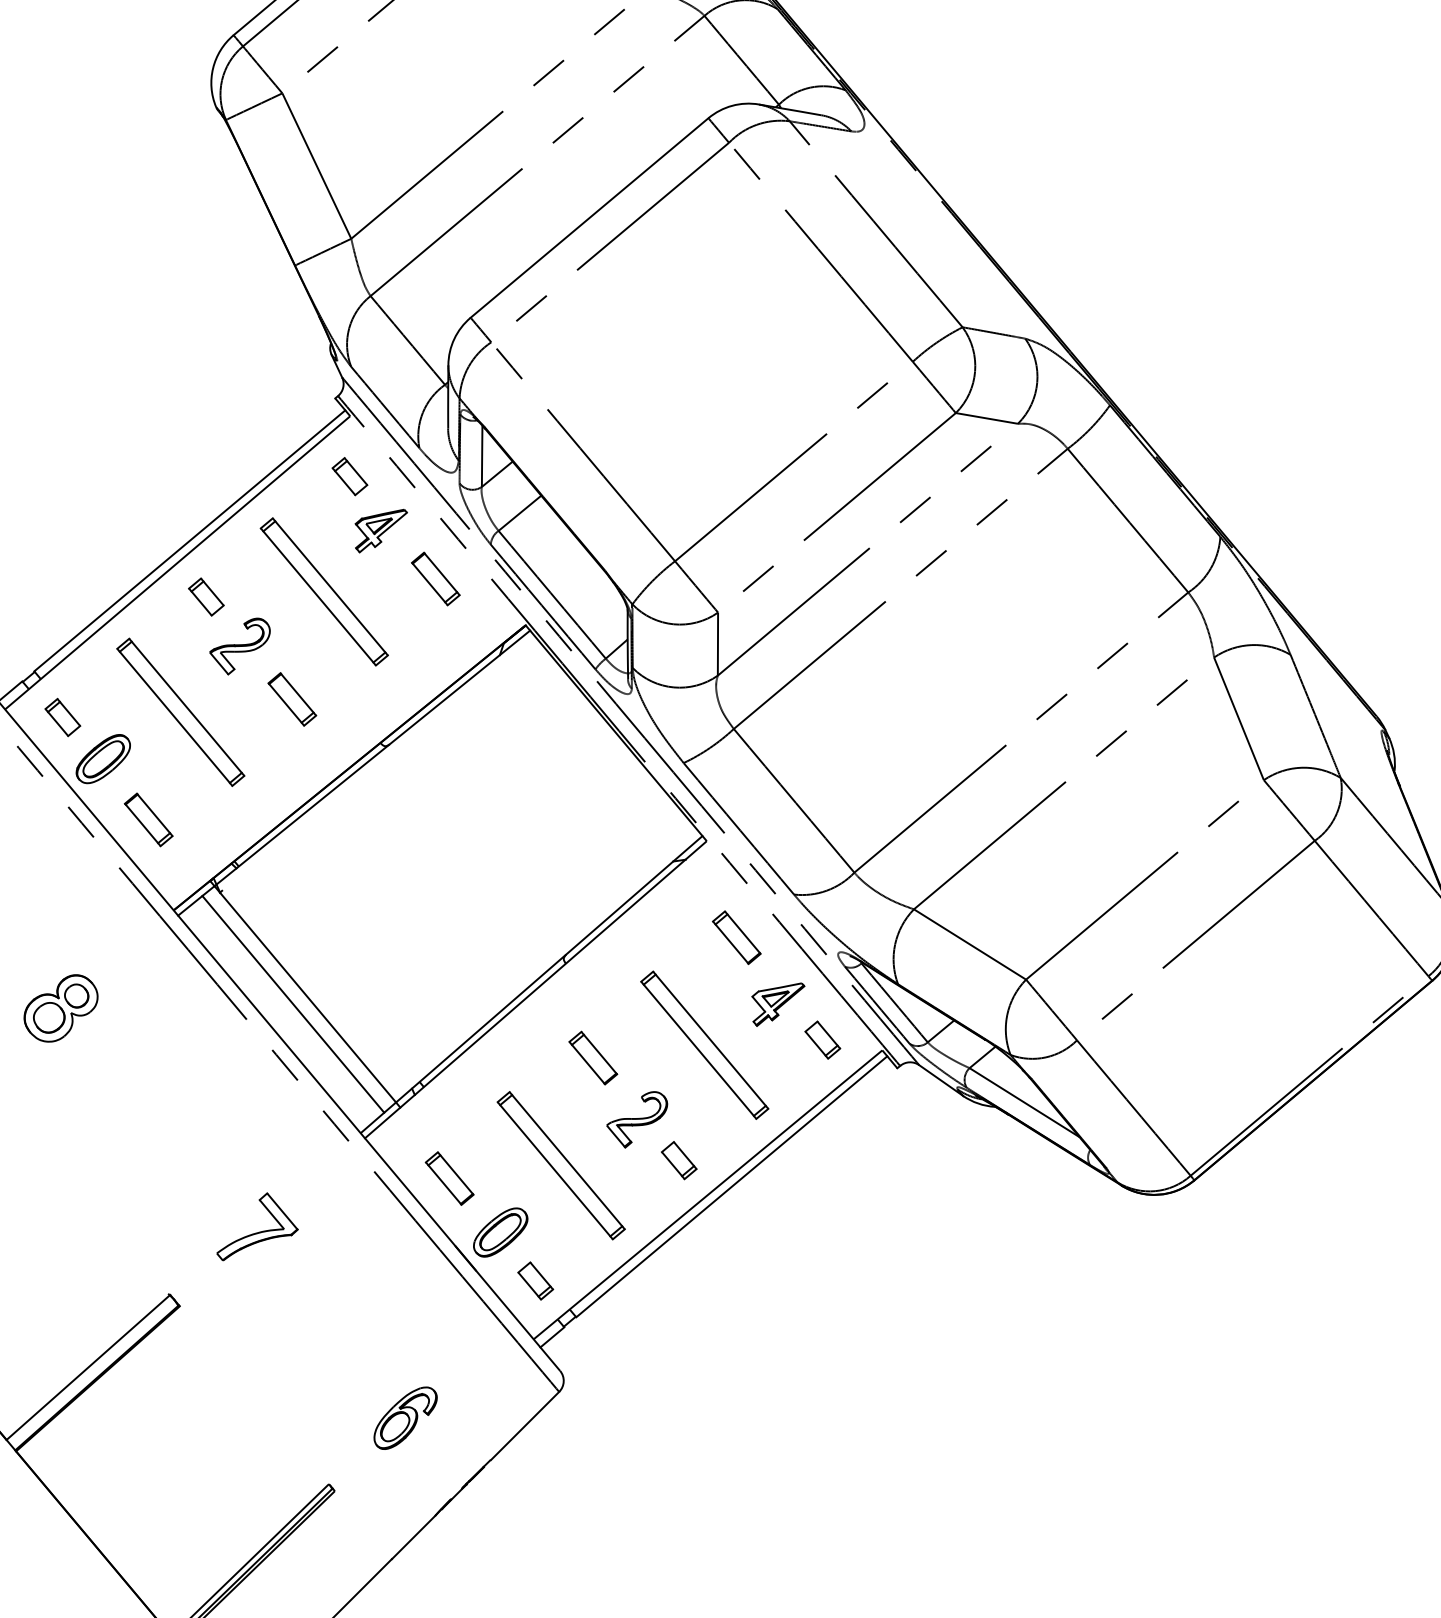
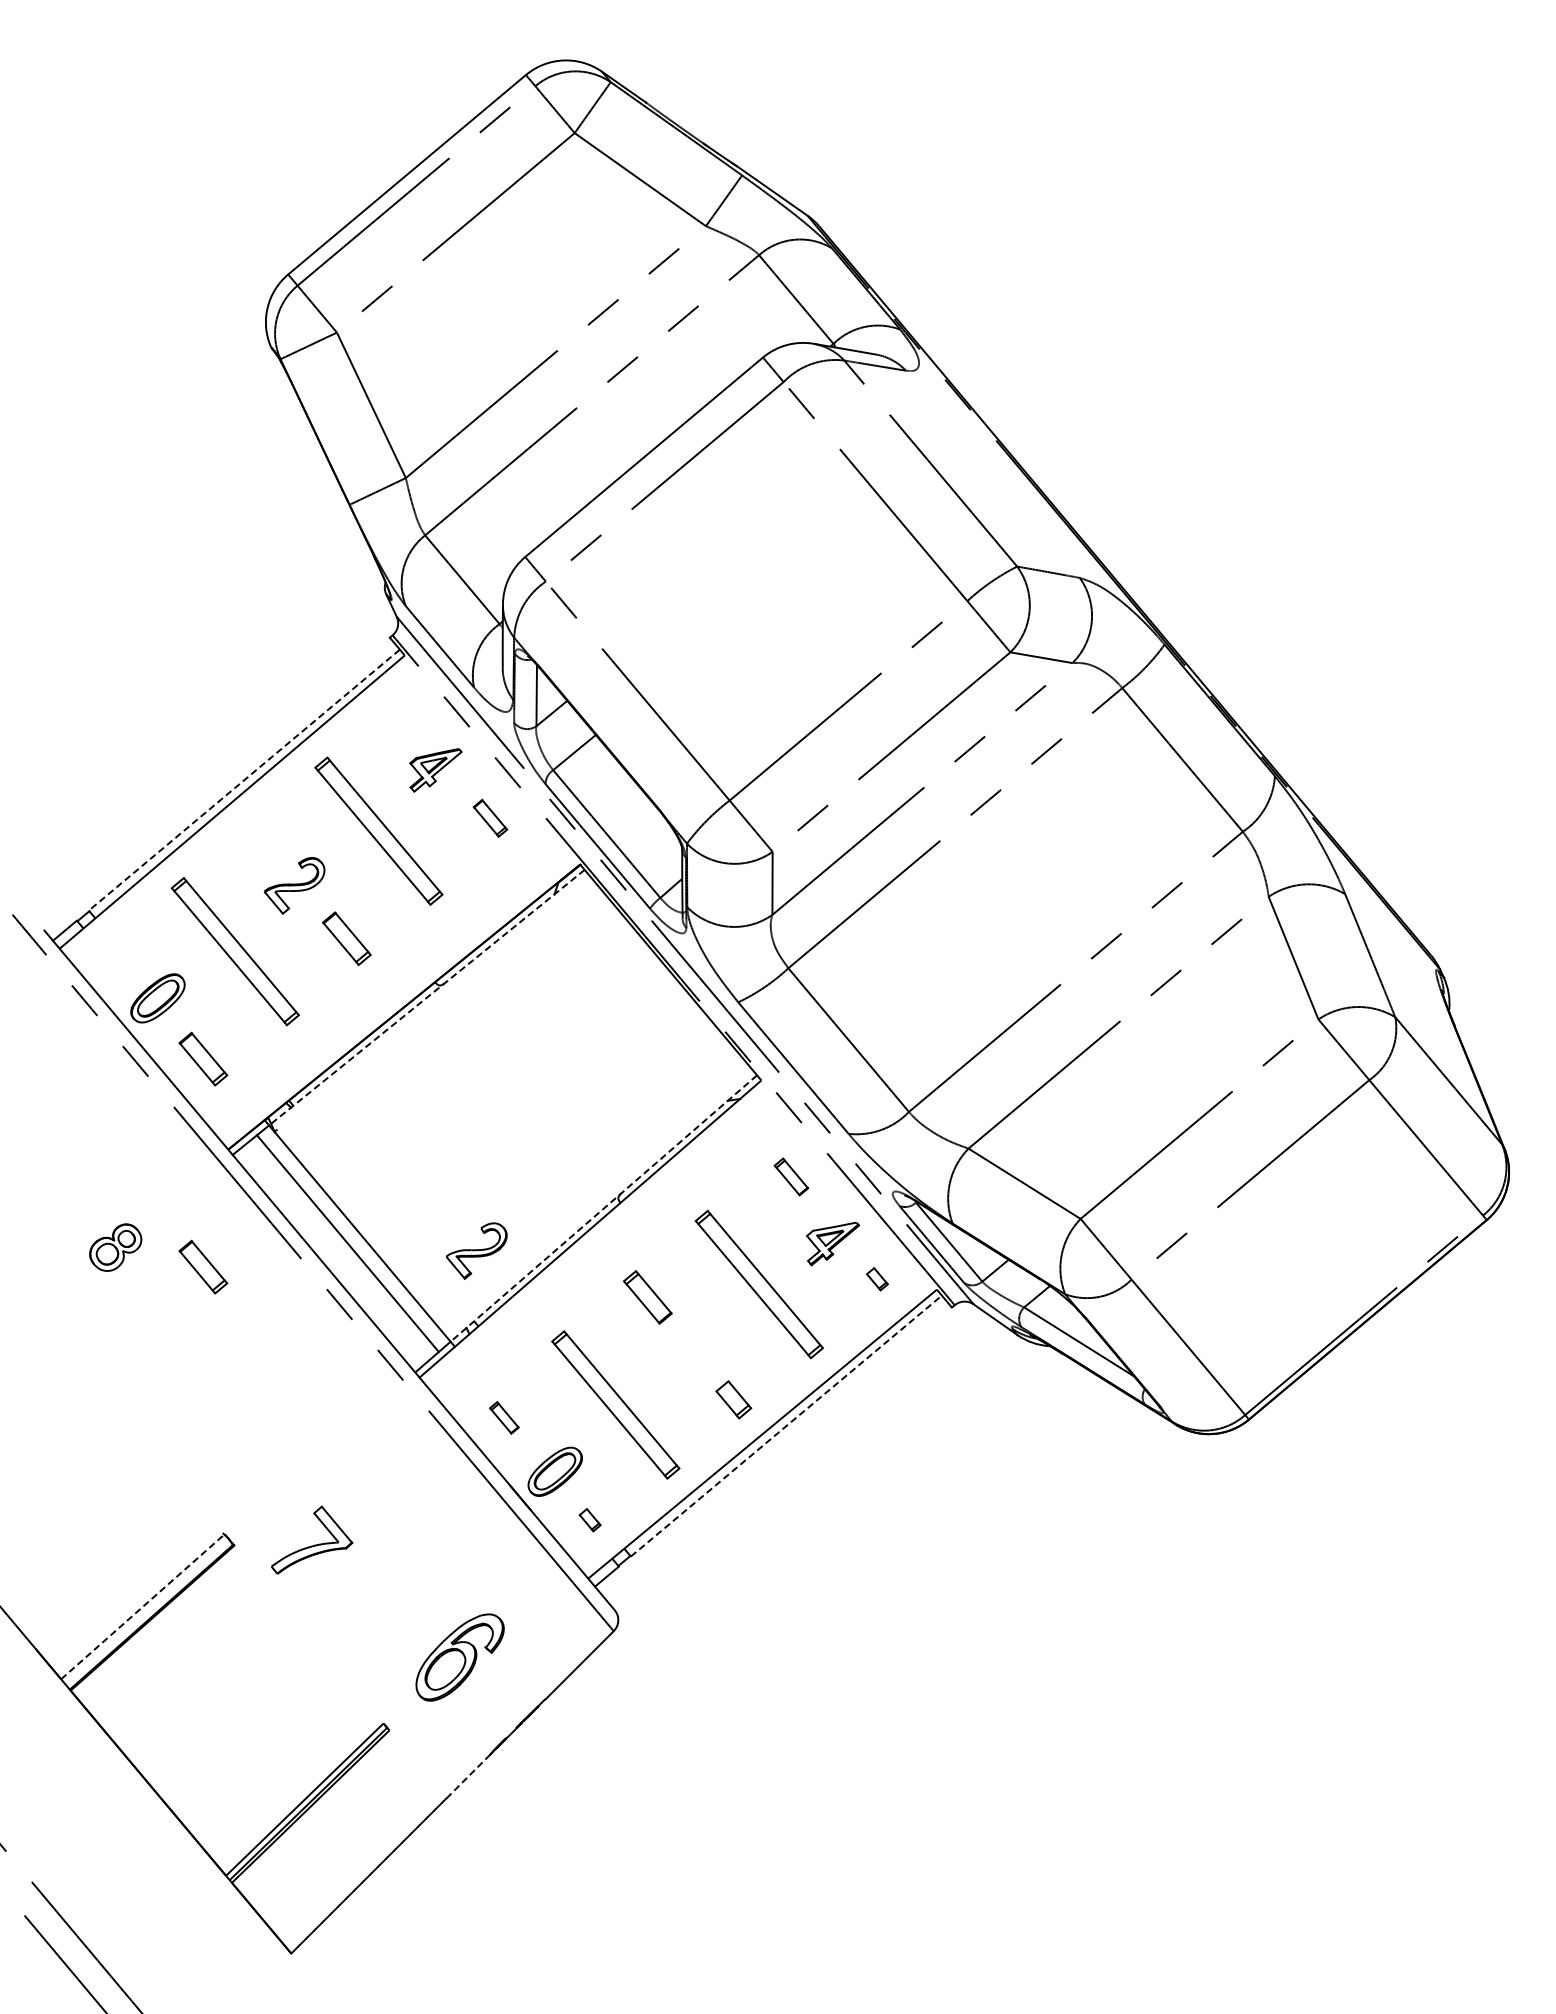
part: (349, 476) -> (404, 715), removed
line: (189, 541) -> (244, 780), solid -> dashed
part: (435, 579) -> (490, 818), size x0.7
part: (205, 596) -> (260, 835), removed
part: (62, 717) -> (117, 956), removed
line: (371, 759) -> (426, 998), solid -> dashed
part: (736, 937) -> (791, 1176), size x0.7
line: (548, 969) -> (603, 1208), solid -> dashed
part: (60, 1008) -> (115, 1247), size x0.7
part: (148, 1027) -> (203, 1266), added
part: (822, 1039) -> (877, 1278), size x0.6
part: (636, 1119) -> (476, 1250), moved
part: (449, 1178) -> (504, 1417), size x0.6
line: (731, 1186) -> (786, 1425), solid -> dashed
part: (257, 1226) -> (312, 1539), moved
part: (534, 1280) -> (589, 1519), size x0.6
line: (88, 1367) -> (143, 1606), solid -> dashed
part: (405, 1418) -> (460, 1657), size x1.4
line: (413, 1537) -> (468, 1776), solid -> dashed

